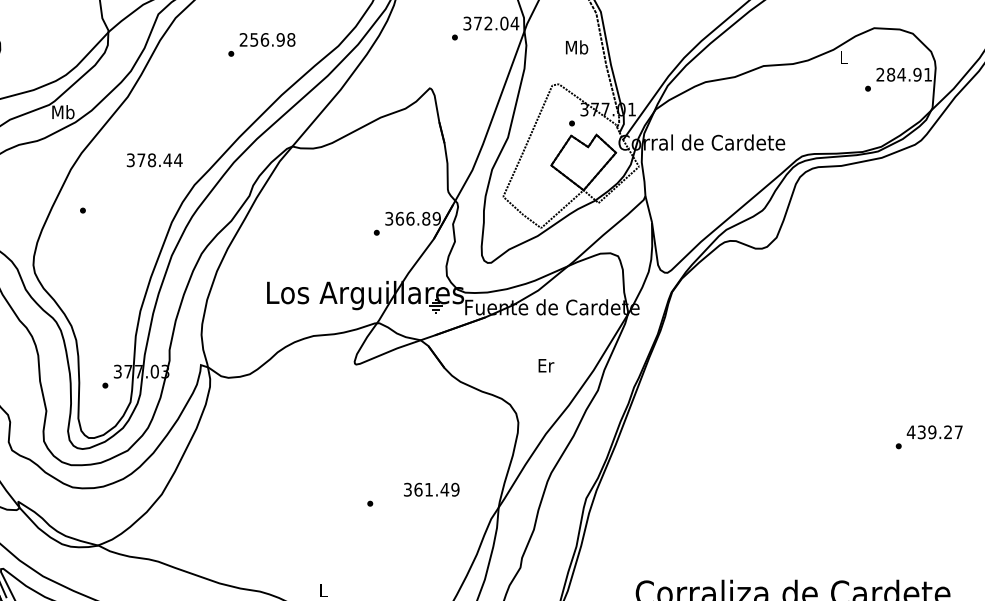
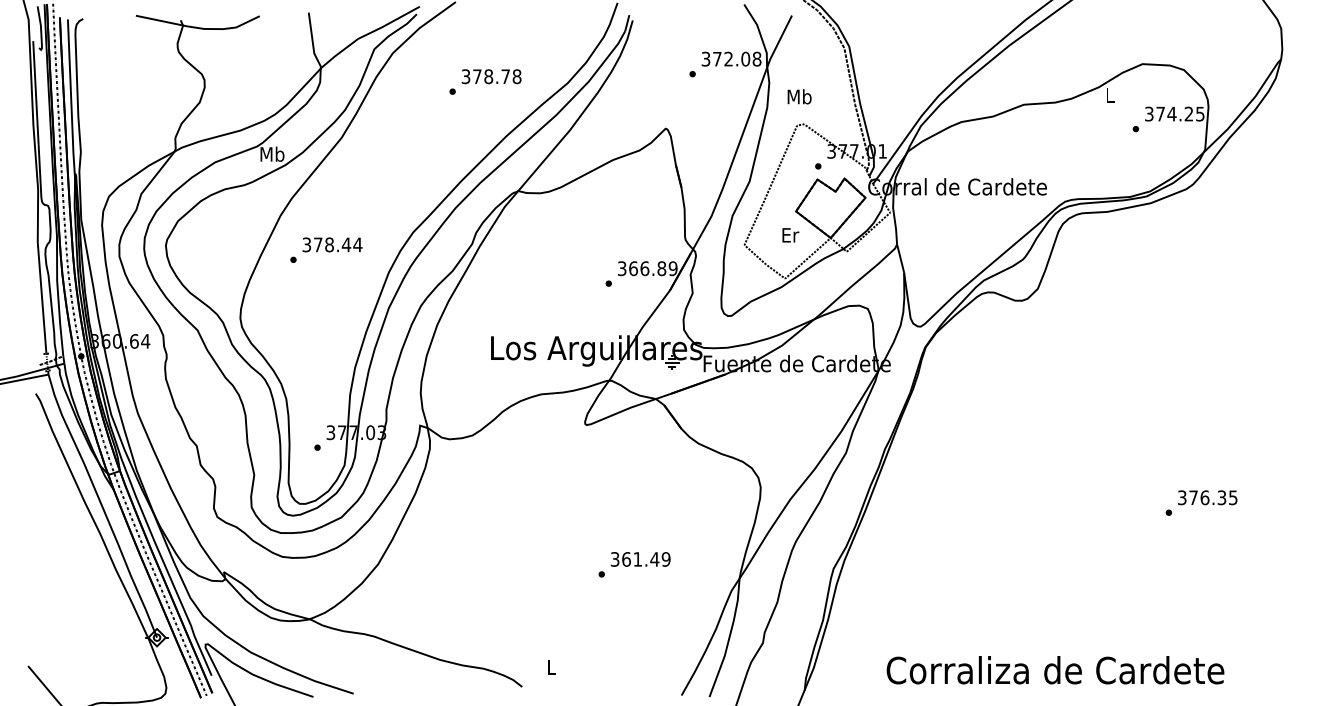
text: (514, 22) -> (756, 58), 372.04 -> 372.08
text: (261, 39) -> (485, 76), 256.98 -> 378.78
text: (576, 47) -> (799, 96), moved
text: (903, 74) -> (1174, 113), 284.91 -> 374.25
text: (154, 159) -> (332, 244), moved
text: (546, 365) -> (790, 235), moved
text: (934, 432) -> (1207, 497), 439.27 -> 376.35
text: (431, 489) -> (640, 559), moved

